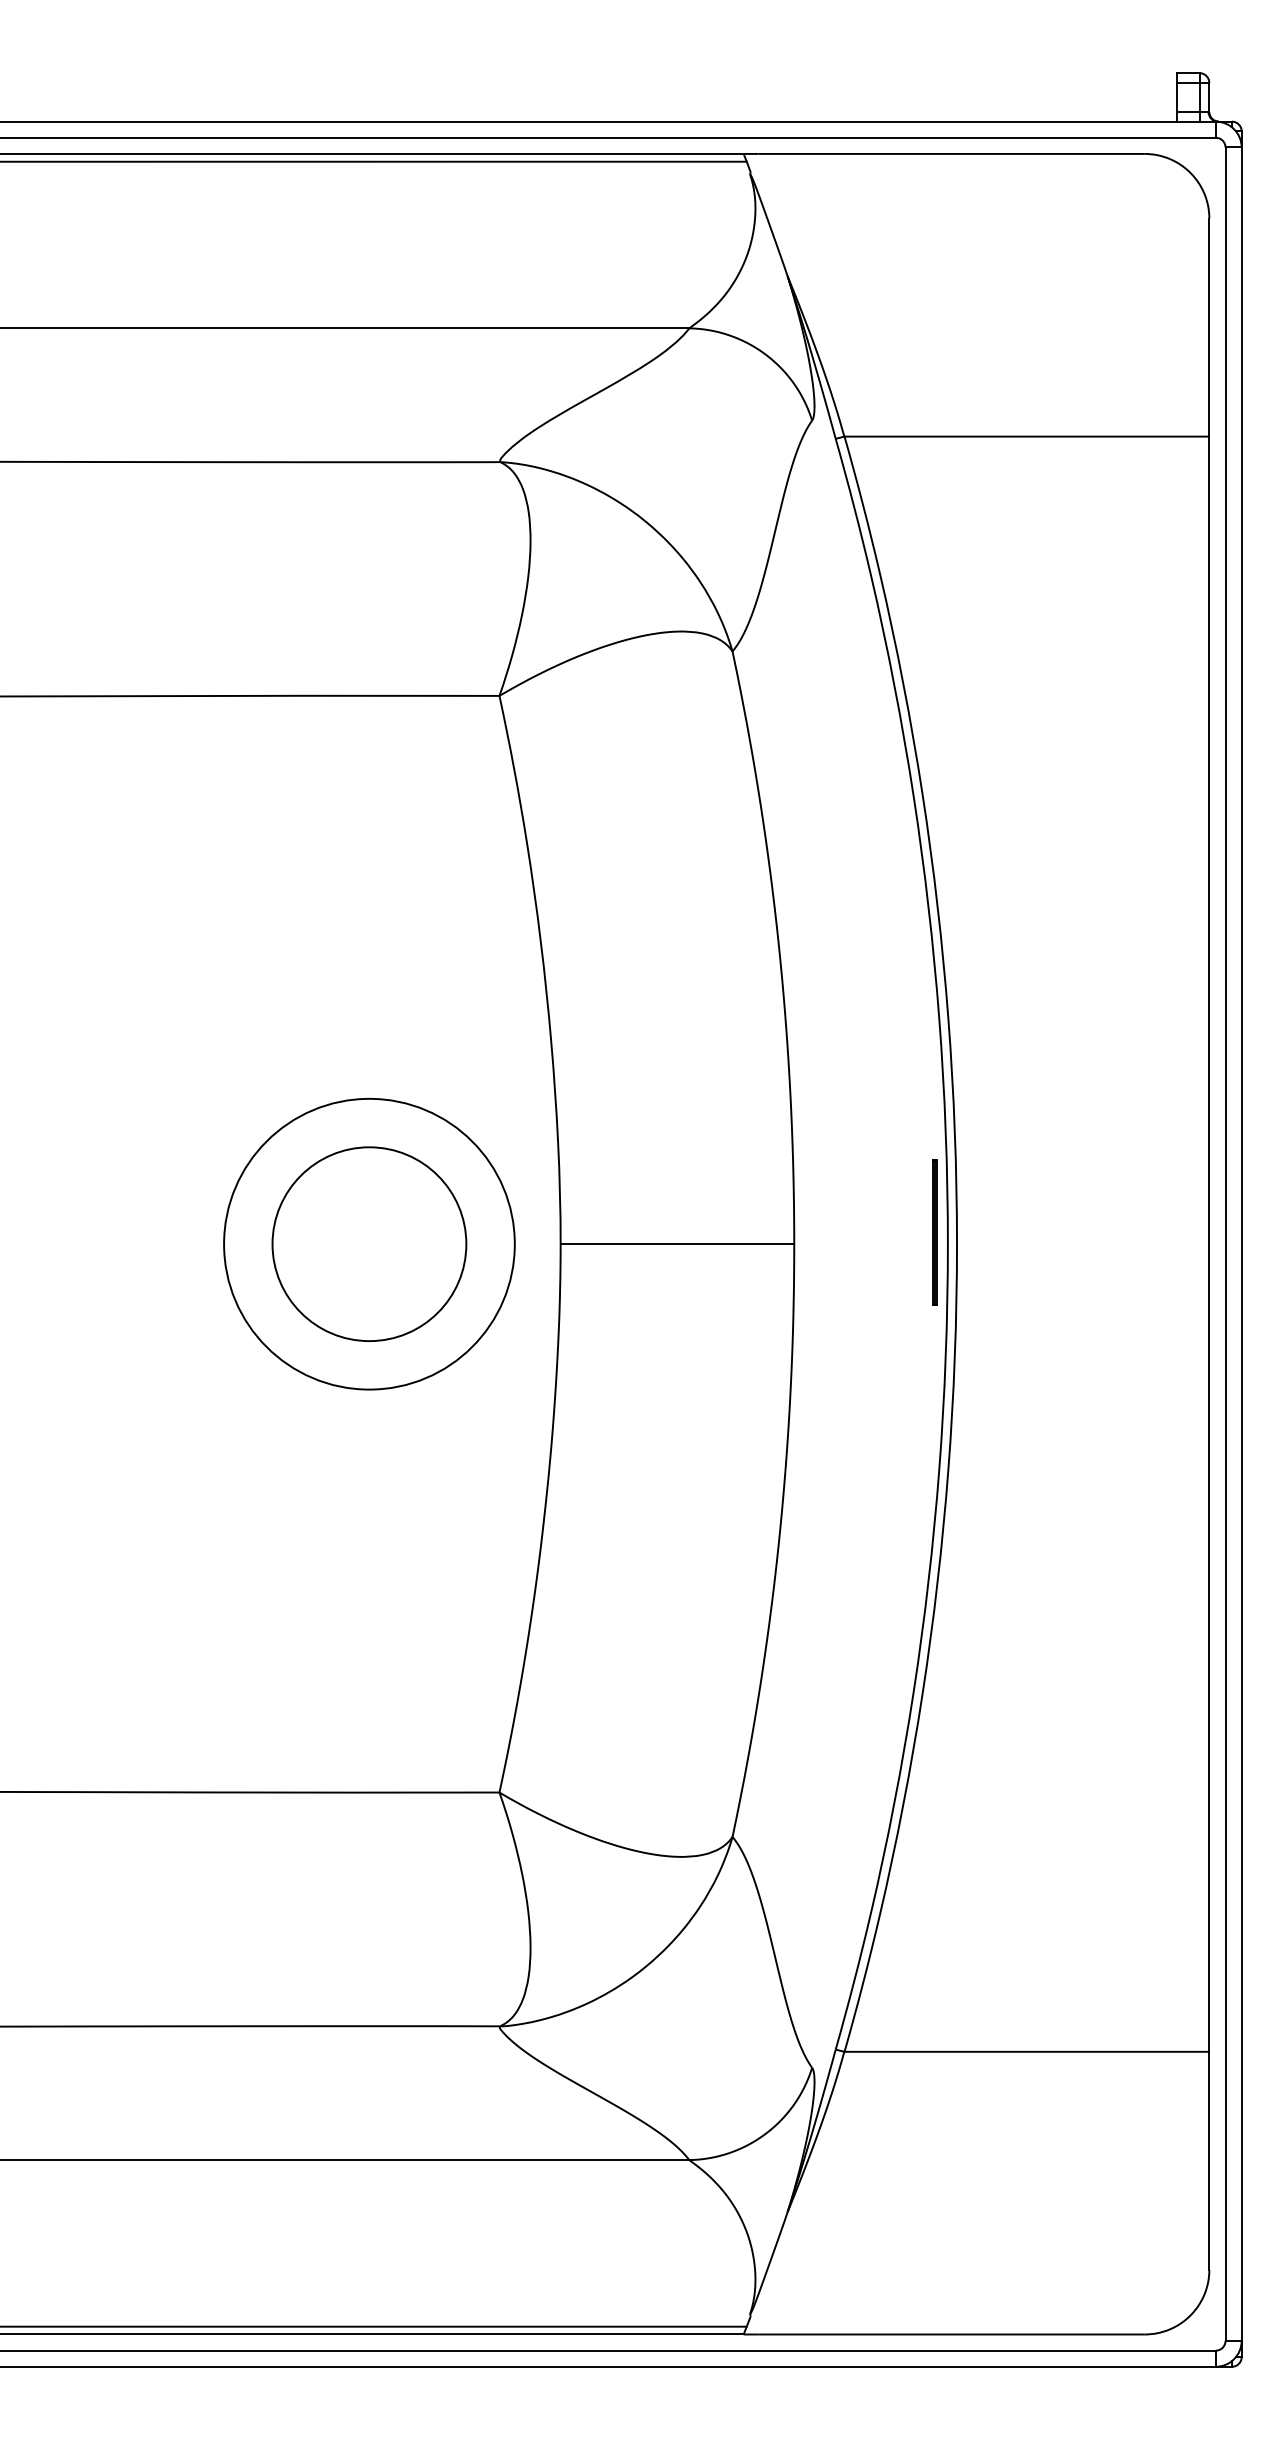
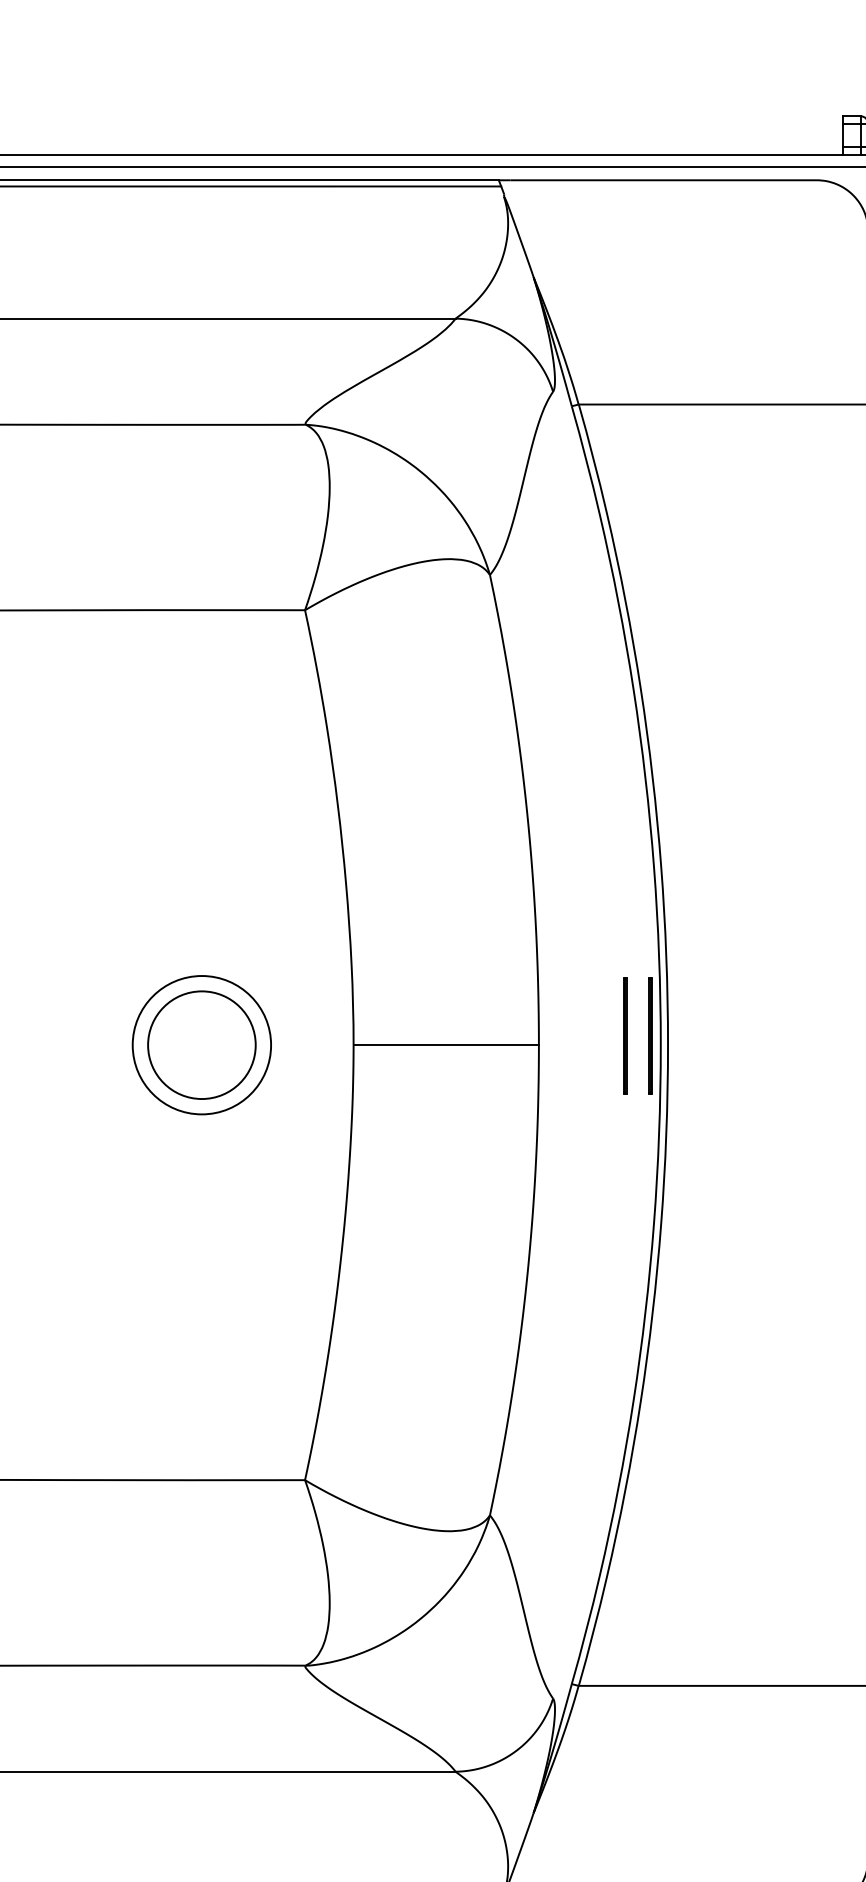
part: (902, 1232) -> (624, 1035), added
circle: (369, 1243) -> (201, 1044), size x0.6
circle: (369, 1244) -> (201, 1045), size x0.7

